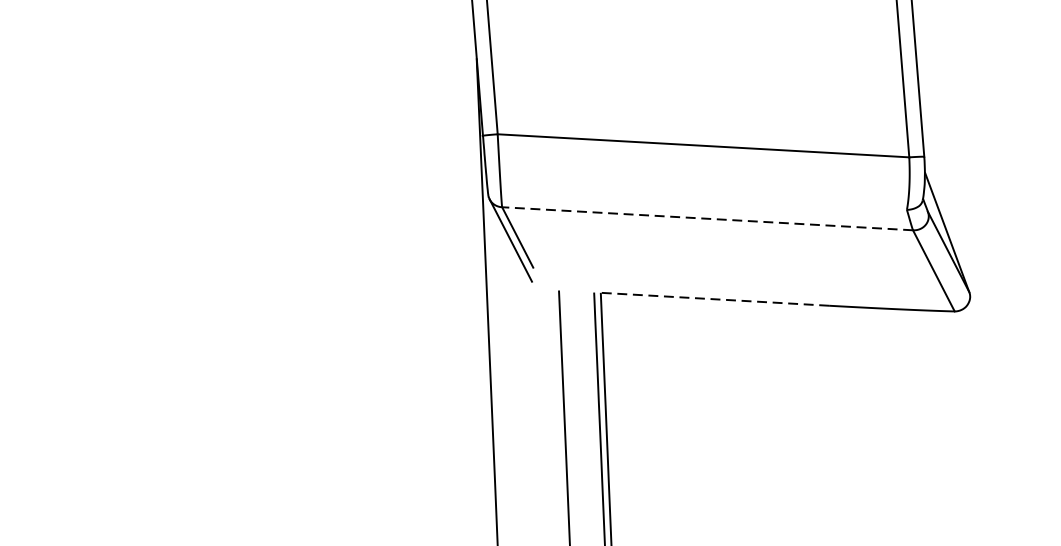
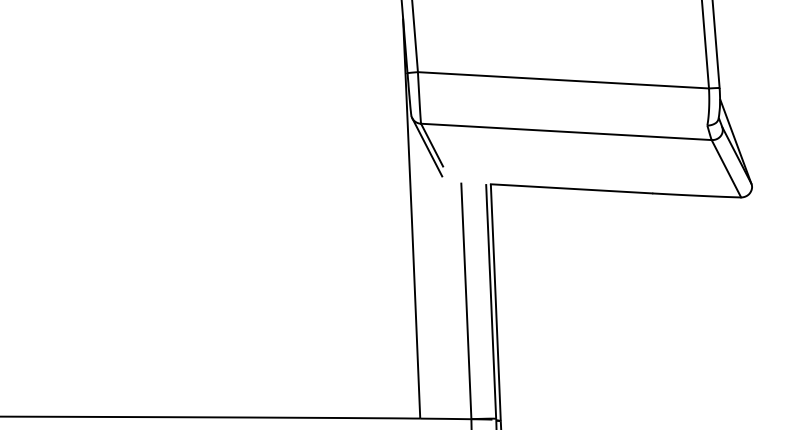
line: (707, 218) -> (566, 131), dashed -> solid
line: (714, 298) -> (571, 188), dashed -> solid

